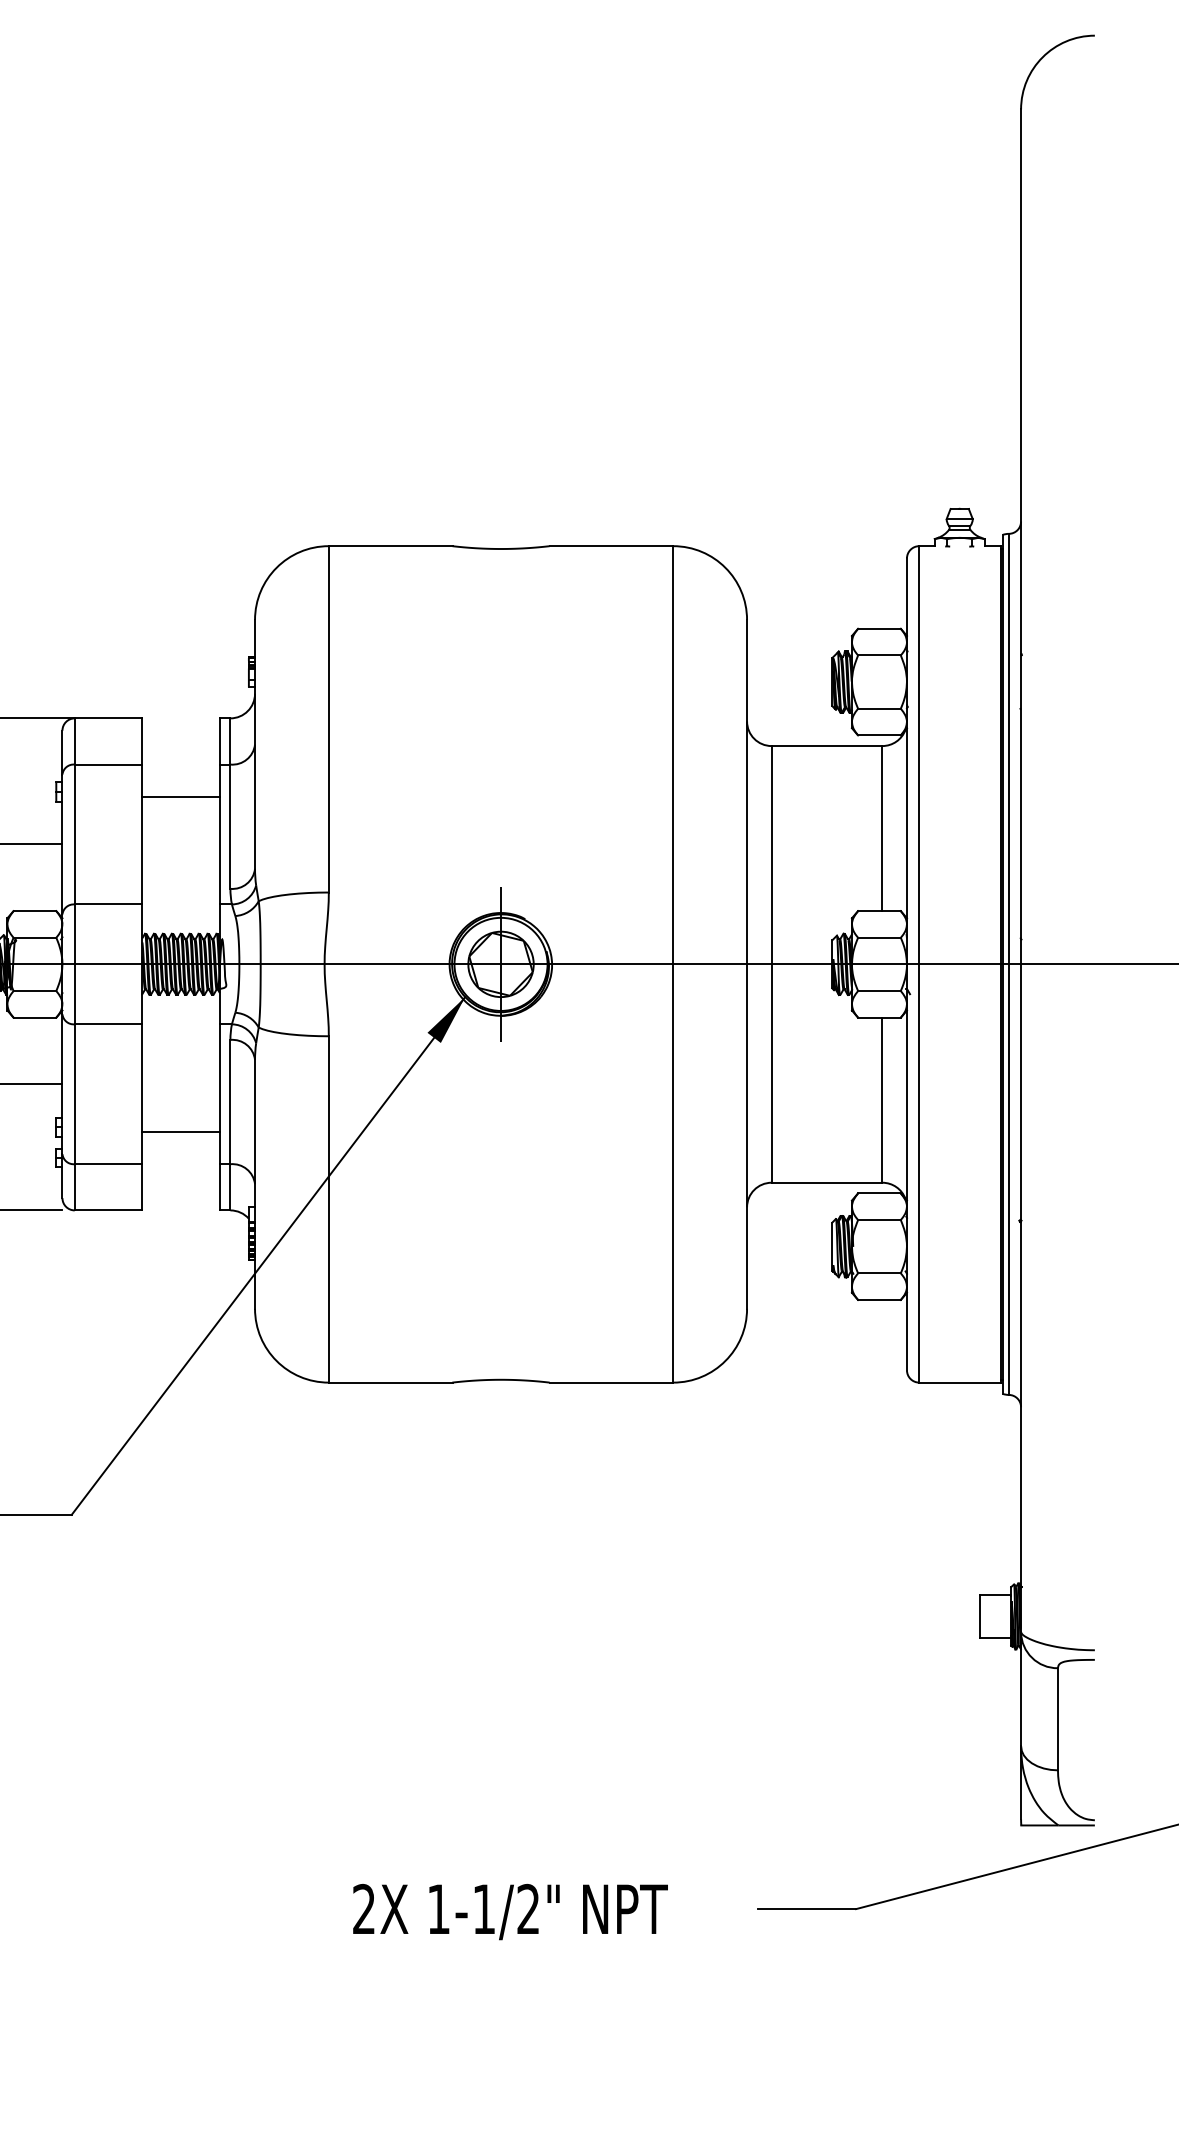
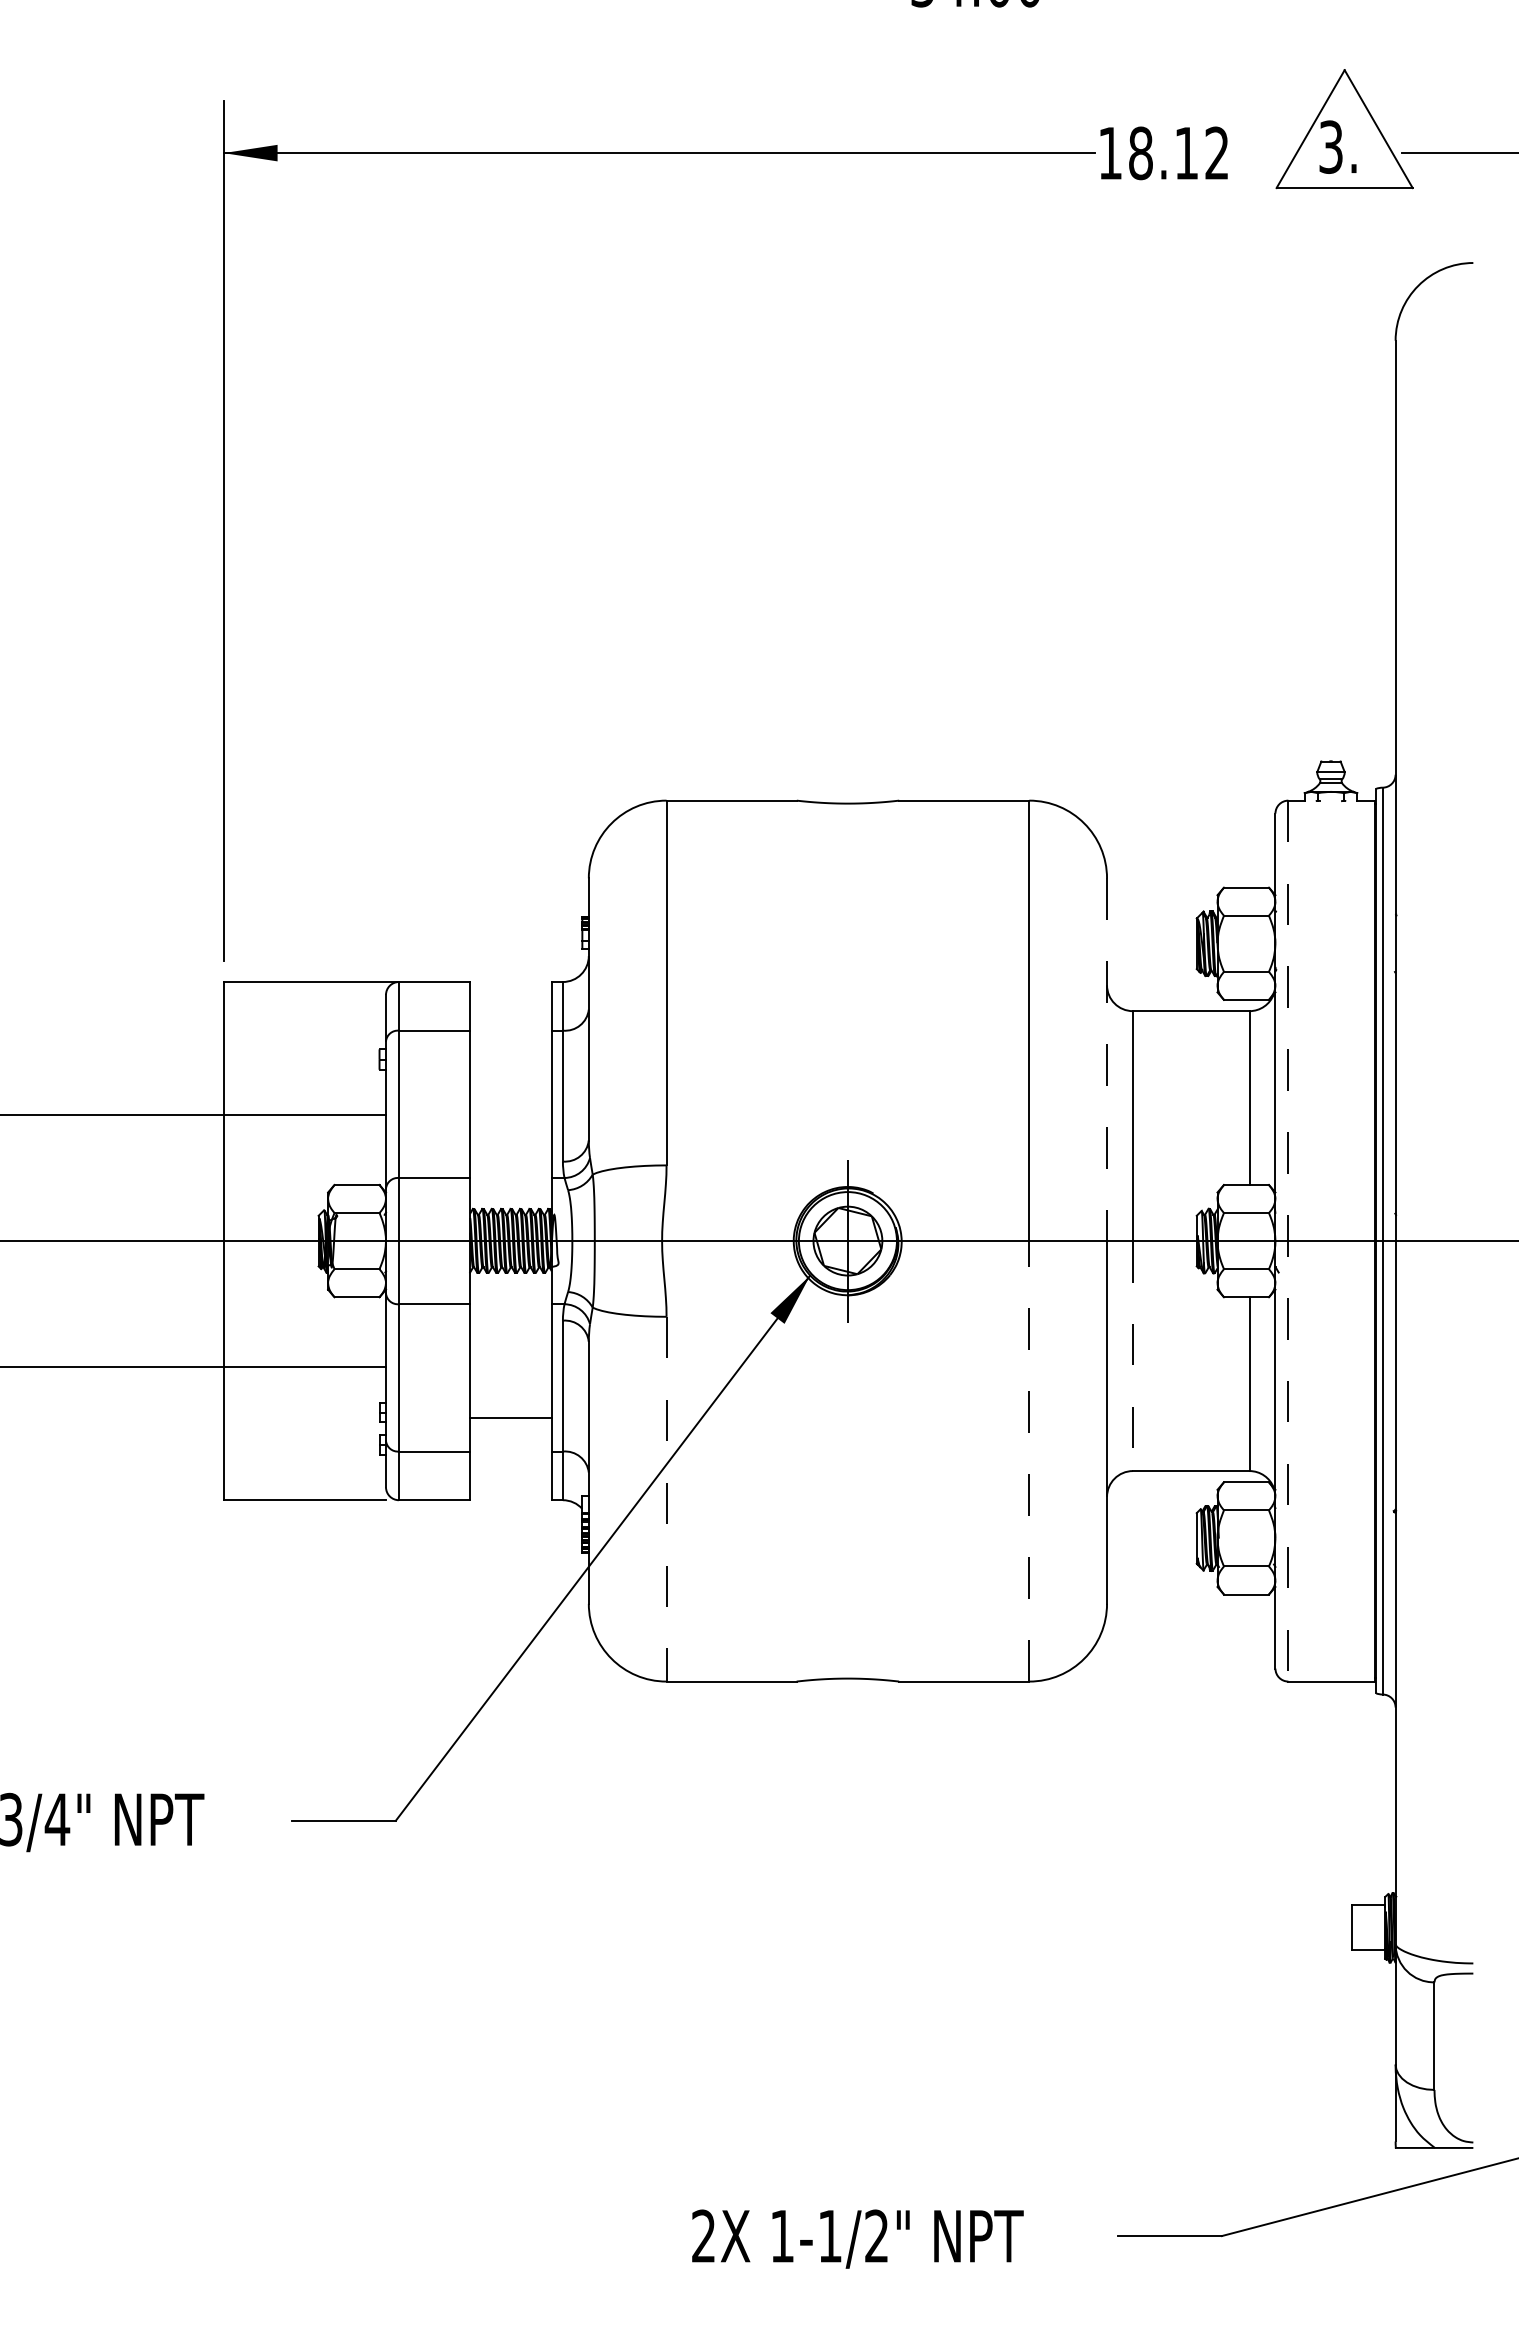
line: (747, 792) -> (1107, 1060), solid -> dashed
line: (180, 796) -> (510, 1064), removed
line: (919, 964) -> (1288, 1241), solid -> dashed
line: (771, 1073) -> (1132, 1356), solid -> dashed
line: (673, 1172) -> (1029, 1460), solid -> dashed
line: (328, 1209) -> (666, 1499), solid -> dashed

